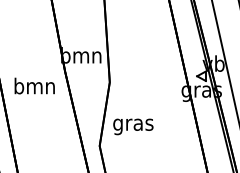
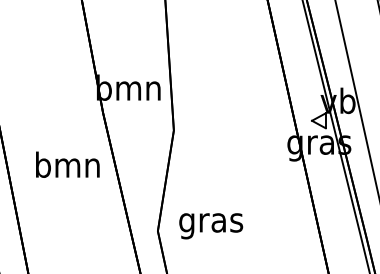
text: (34, 85) -> (67, 163), moved
text: (133, 126) -> (211, 225), moved

